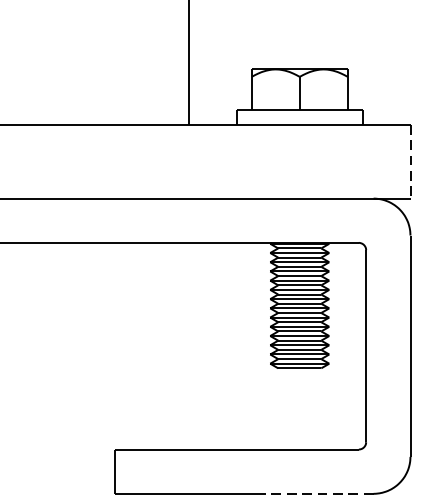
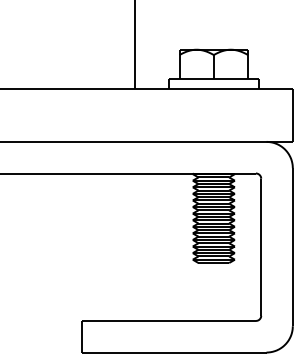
line: (409, 163) -> (292, 116), dashed -> solid
line: (317, 493) -> (226, 352), dashed -> solid

